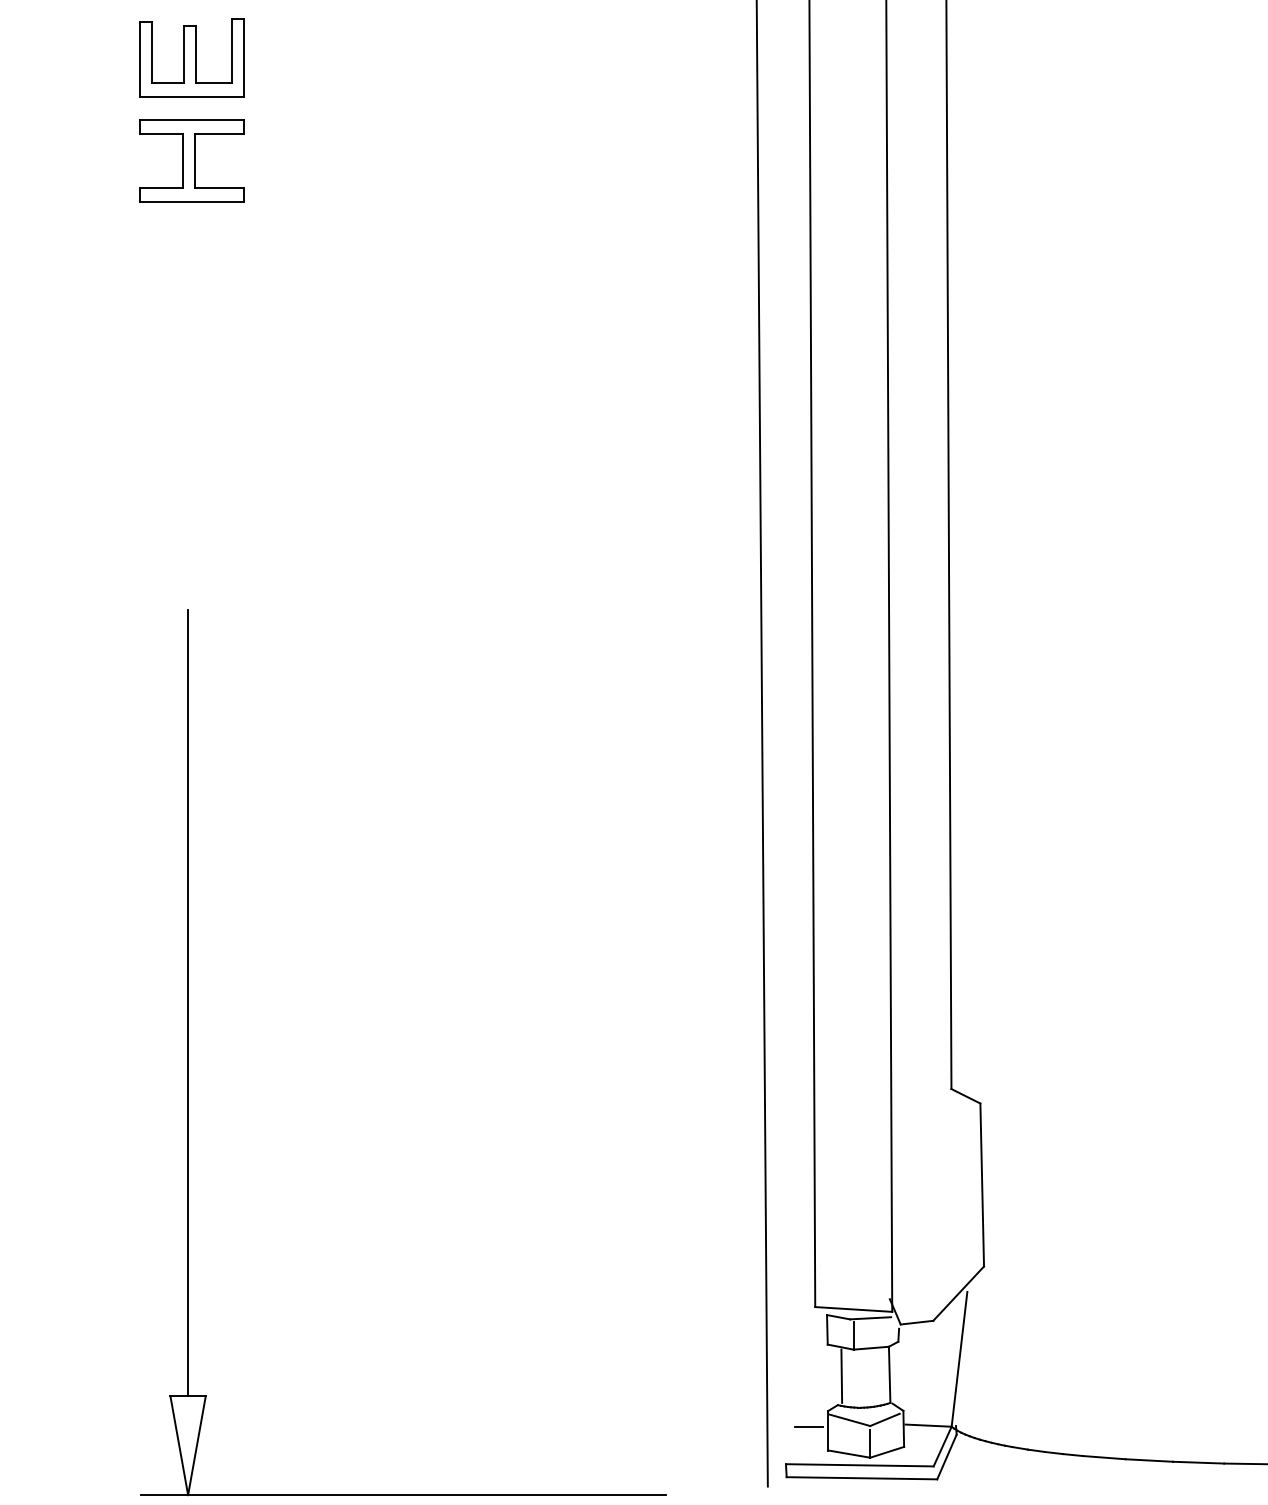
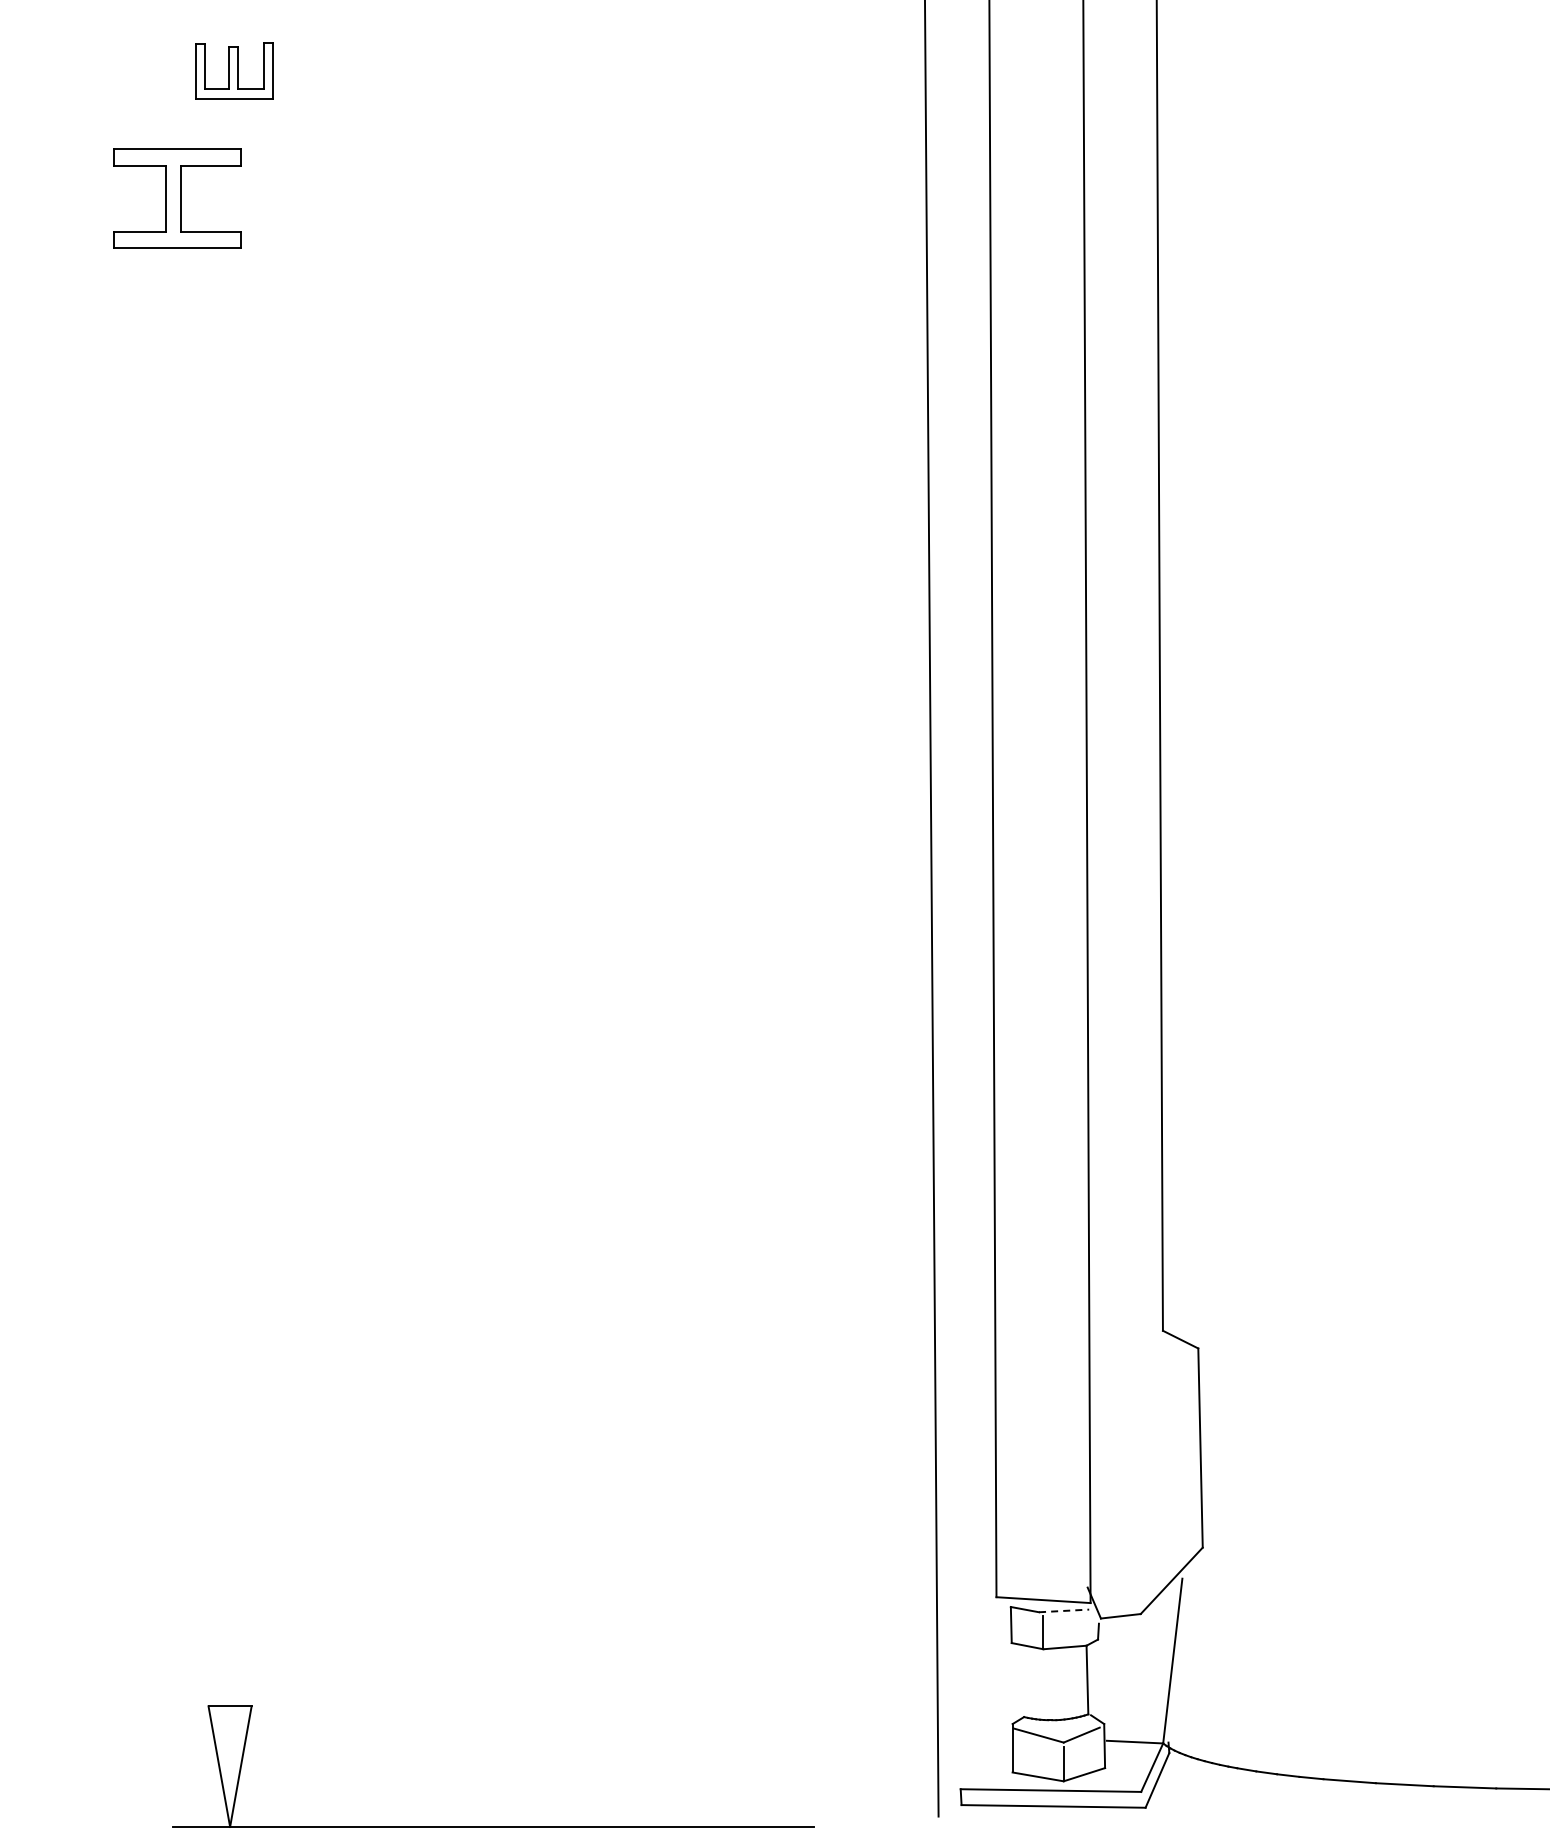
part: (191, 57) -> (234, 70), size x0.6
part: (191, 160) -> (177, 198), moved
line: (188, 1002) -> (230, 1225), removed
line: (870, 1317) -> (1064, 1610), solid -> dashed
line: (841, 1376) -> (1028, 1681), removed
line: (808, 1426) -> (988, 1743), removed

